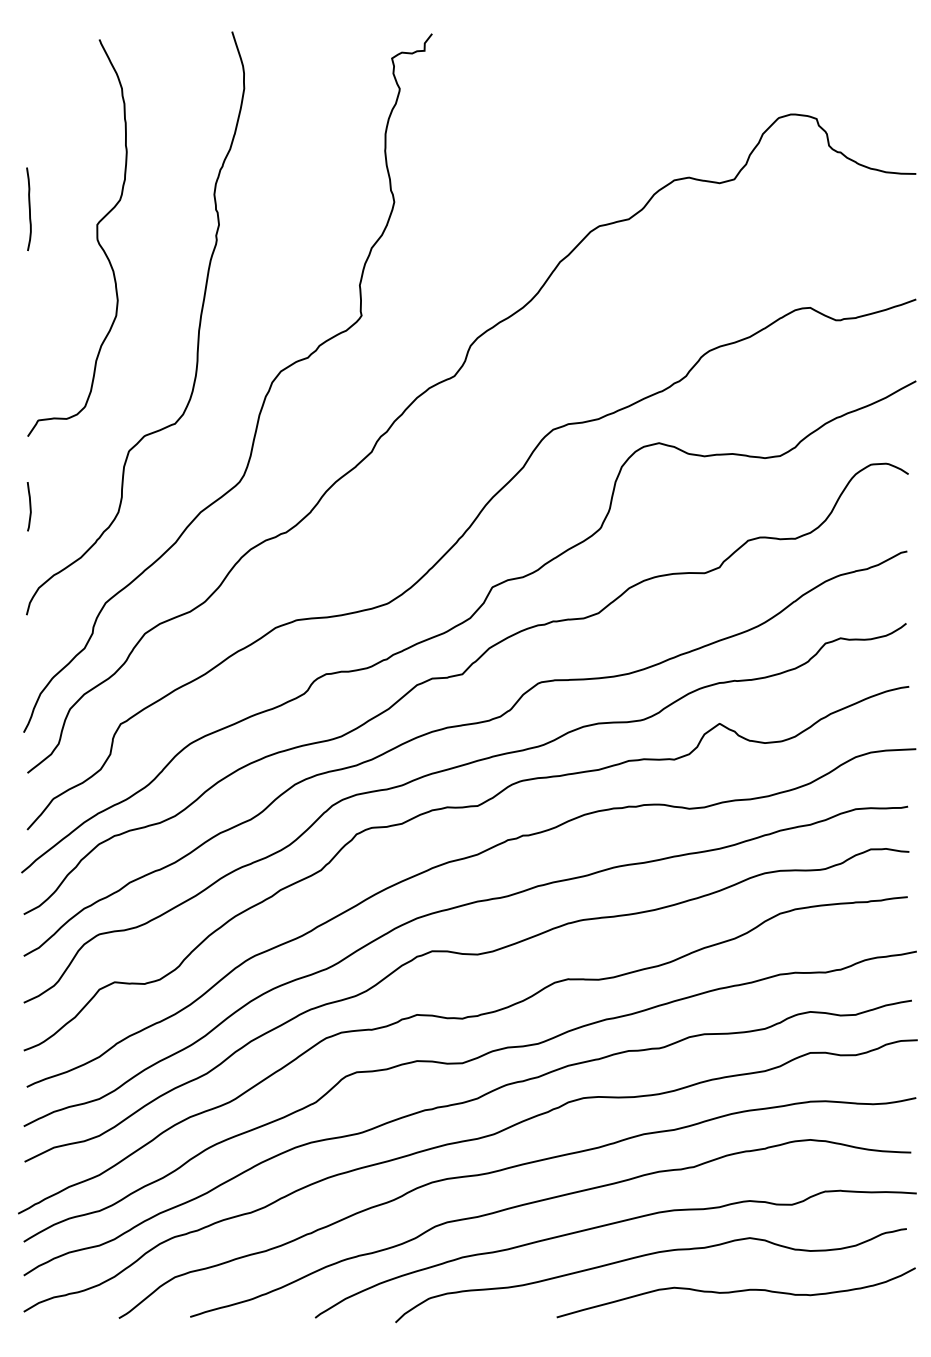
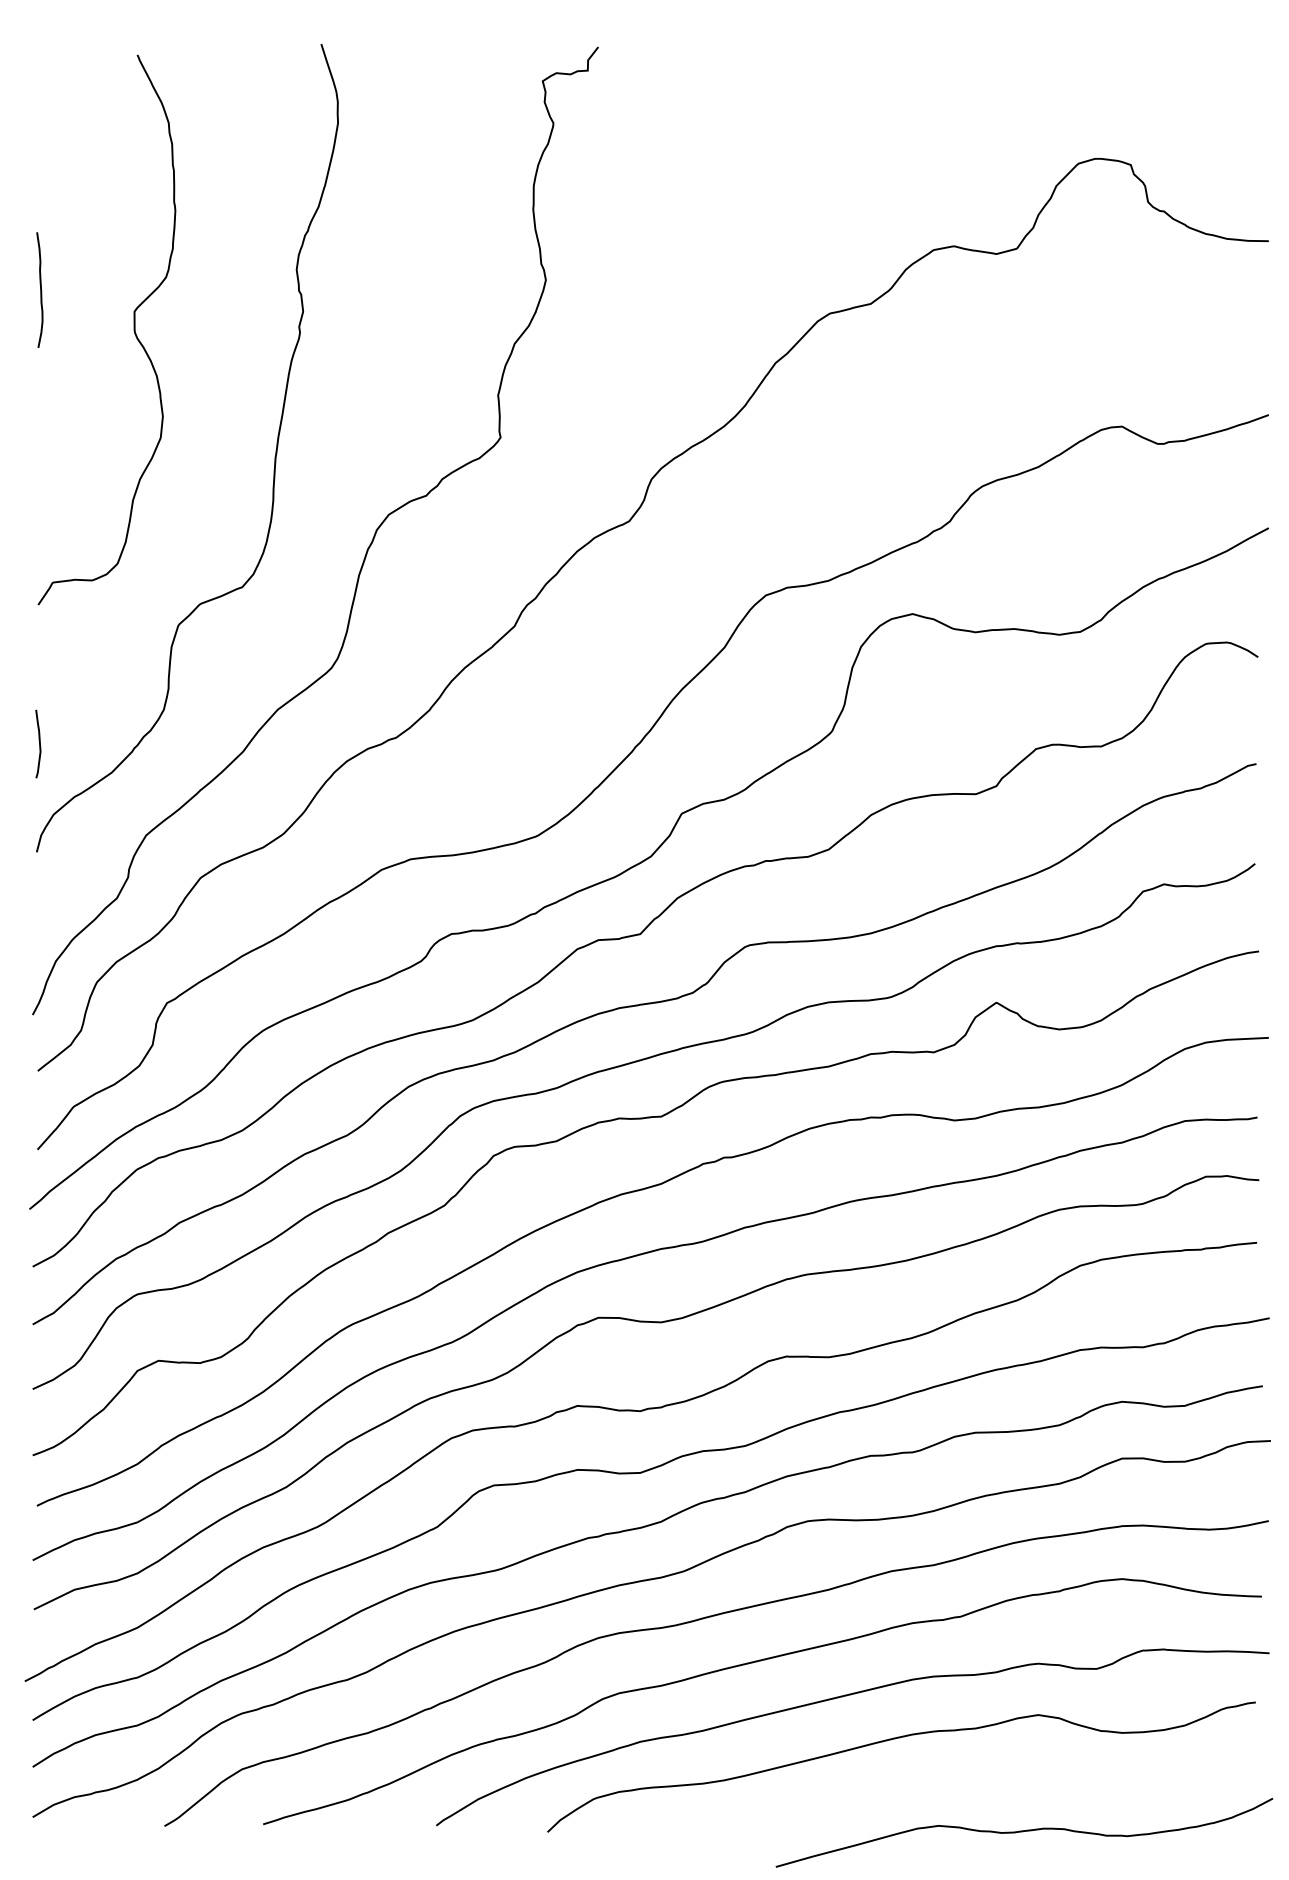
curve: (30, 506) -> (39, 743), moved
curve: (736, 1291) -> (1024, 1831), moved

